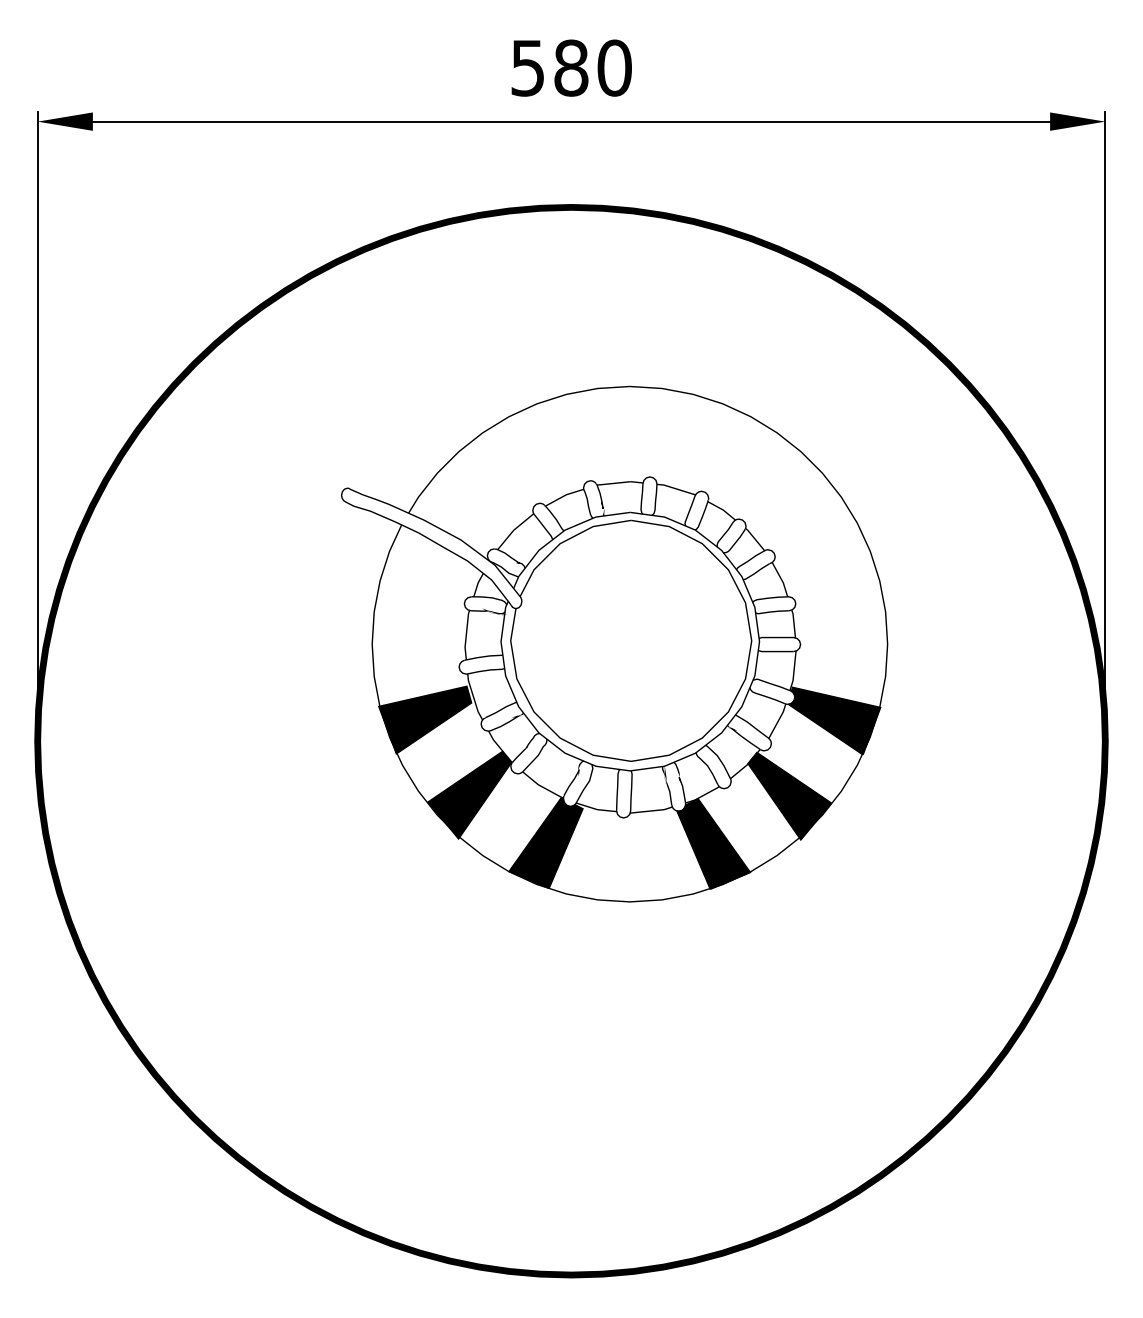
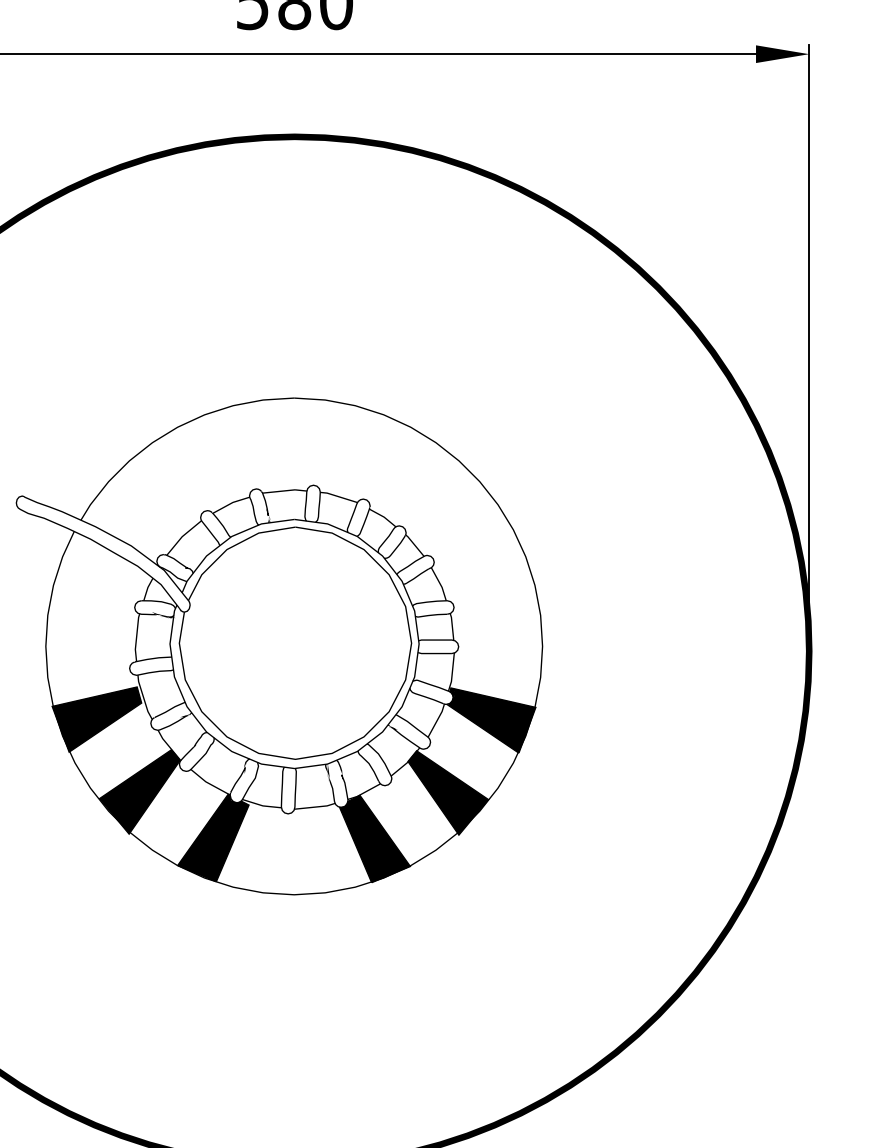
part: (614, 643) -> (279, 645), moved

